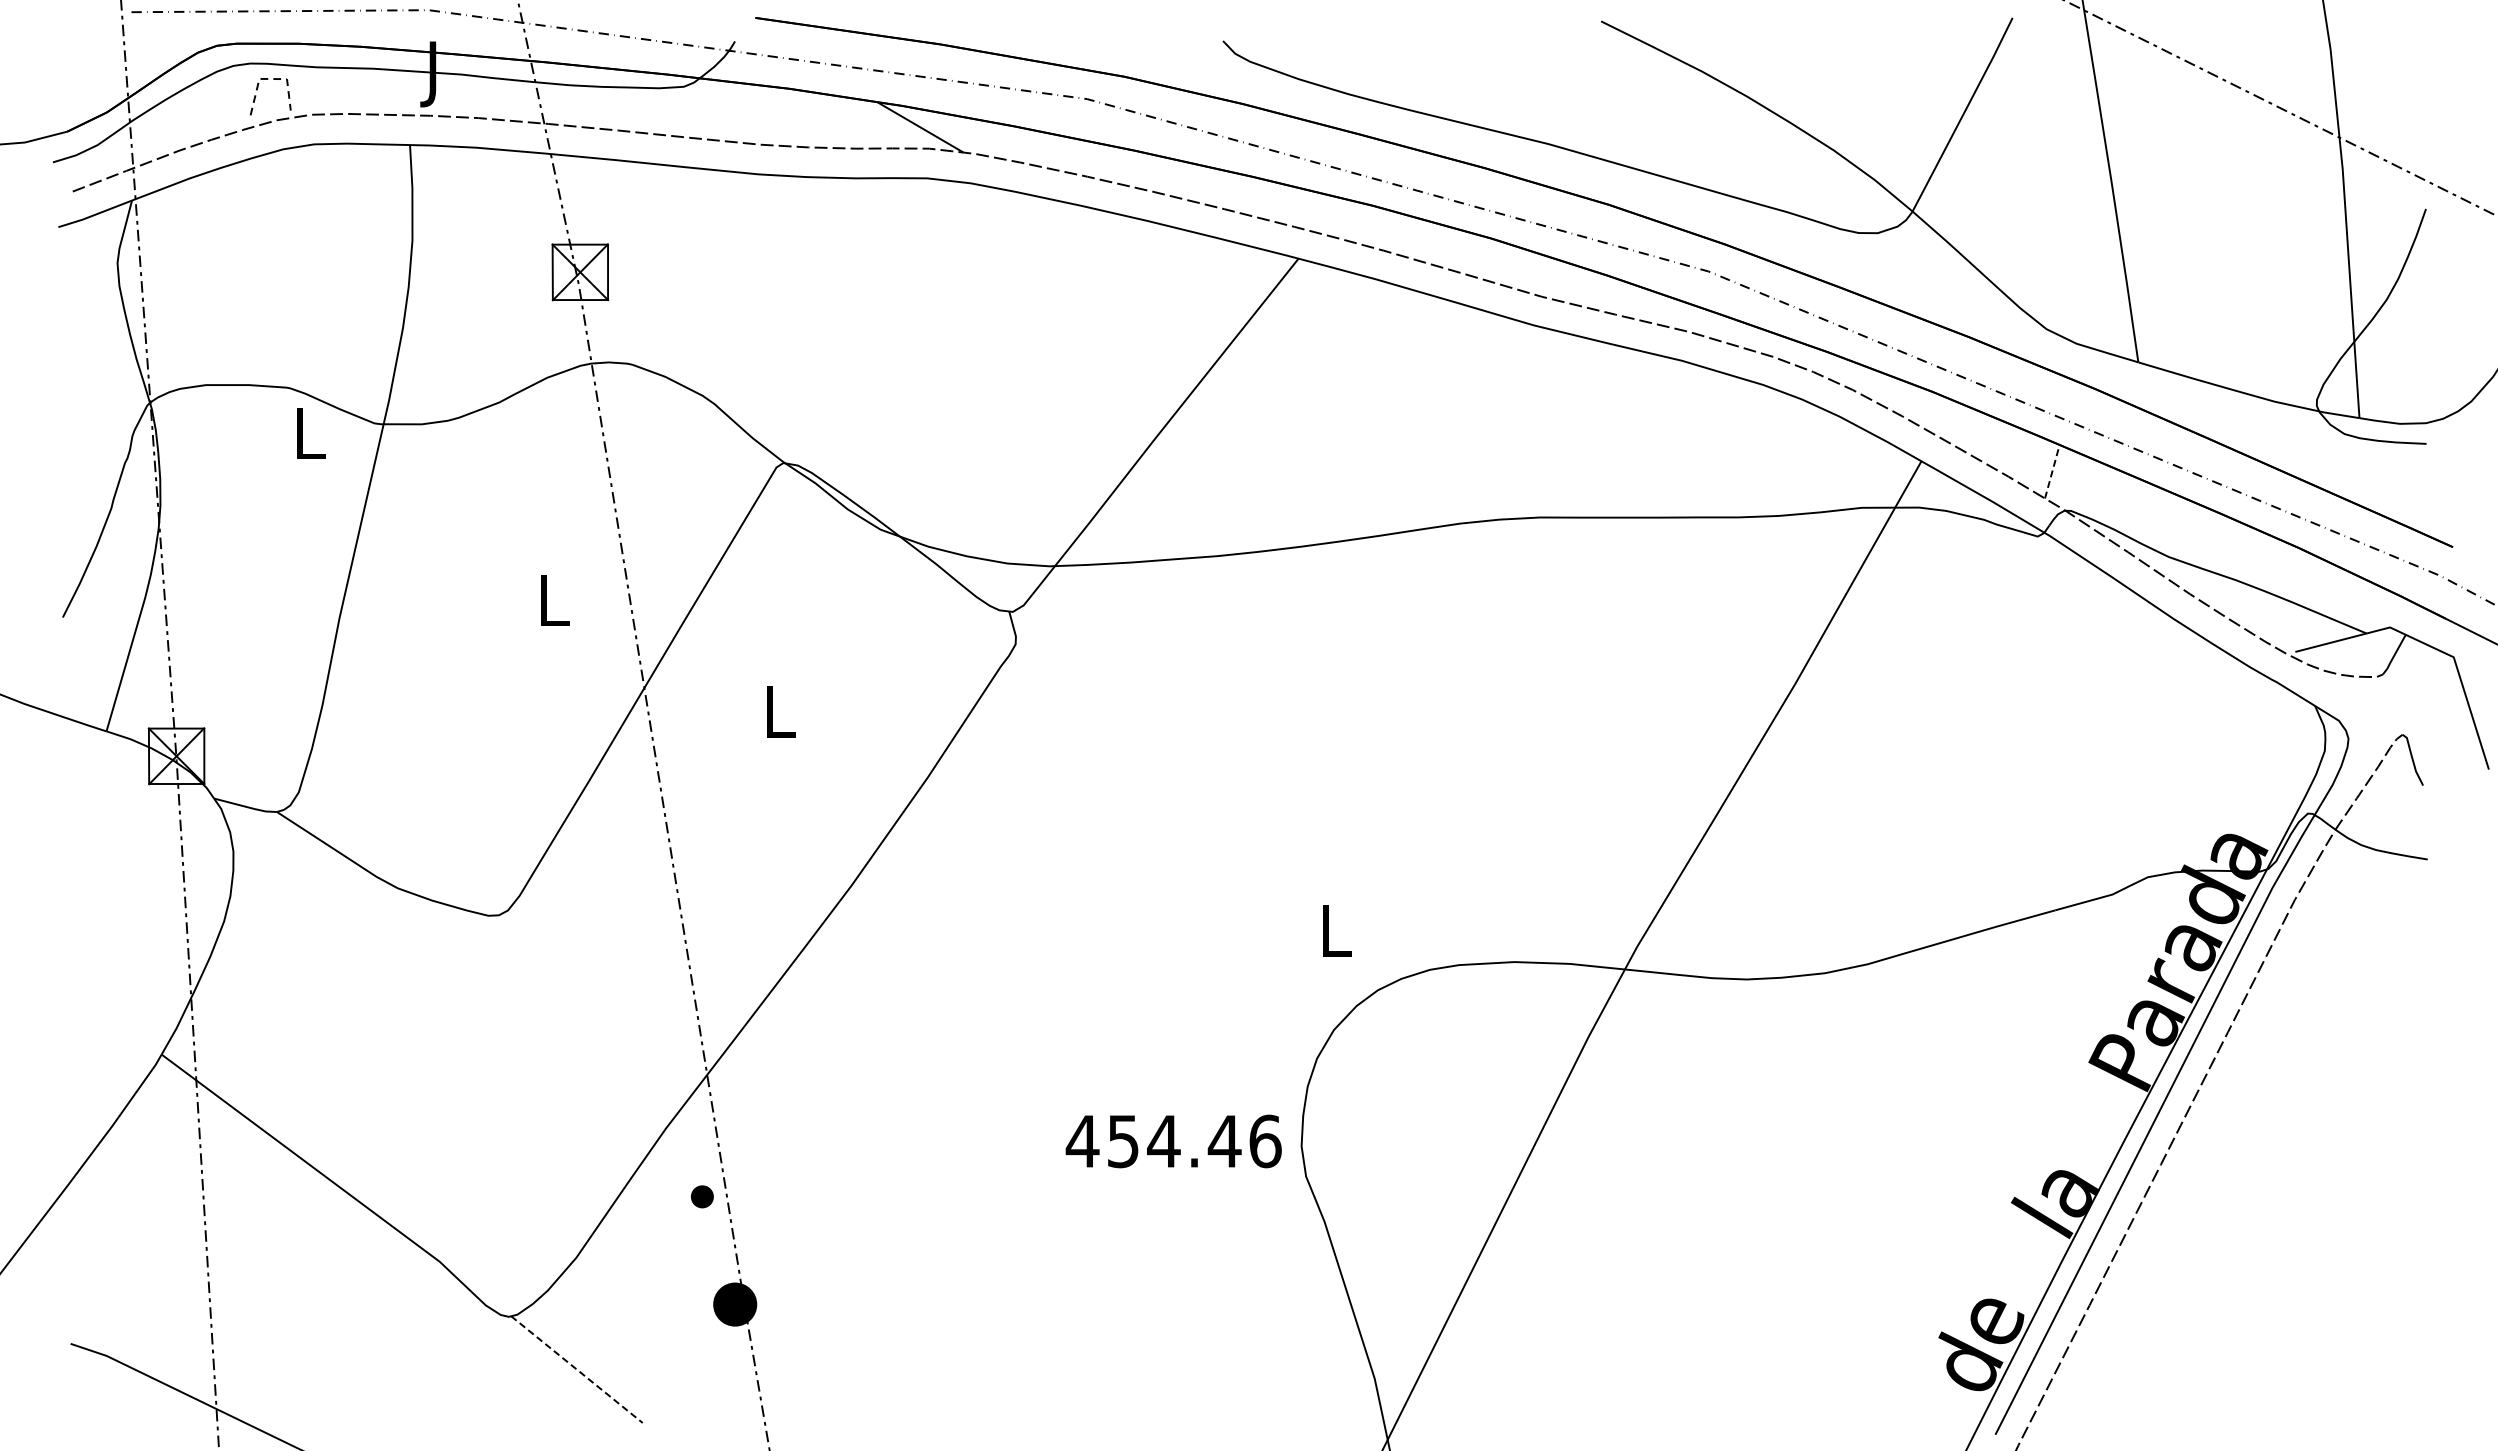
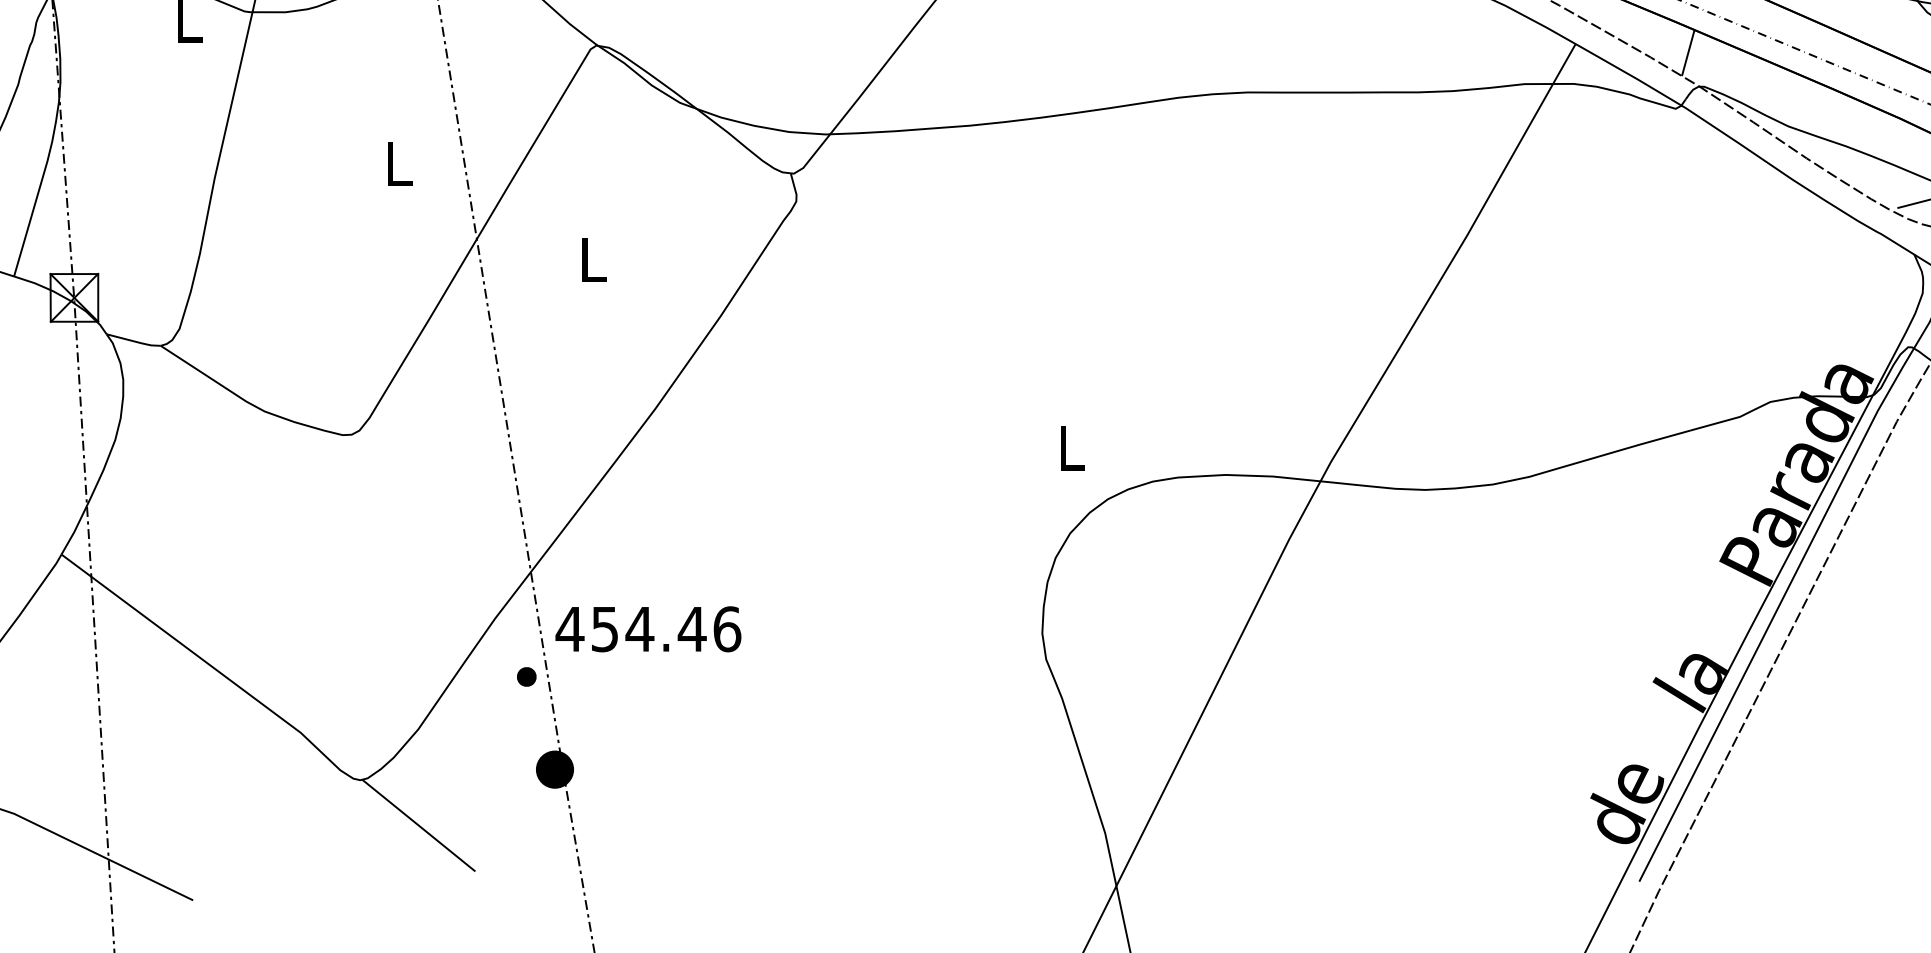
line: (2052, 471) -> (1688, 52), dashed -> solid
text: (1173, 1141) -> (648, 629), moved
line: (576, 1369) -> (418, 825), dashed -> solid

